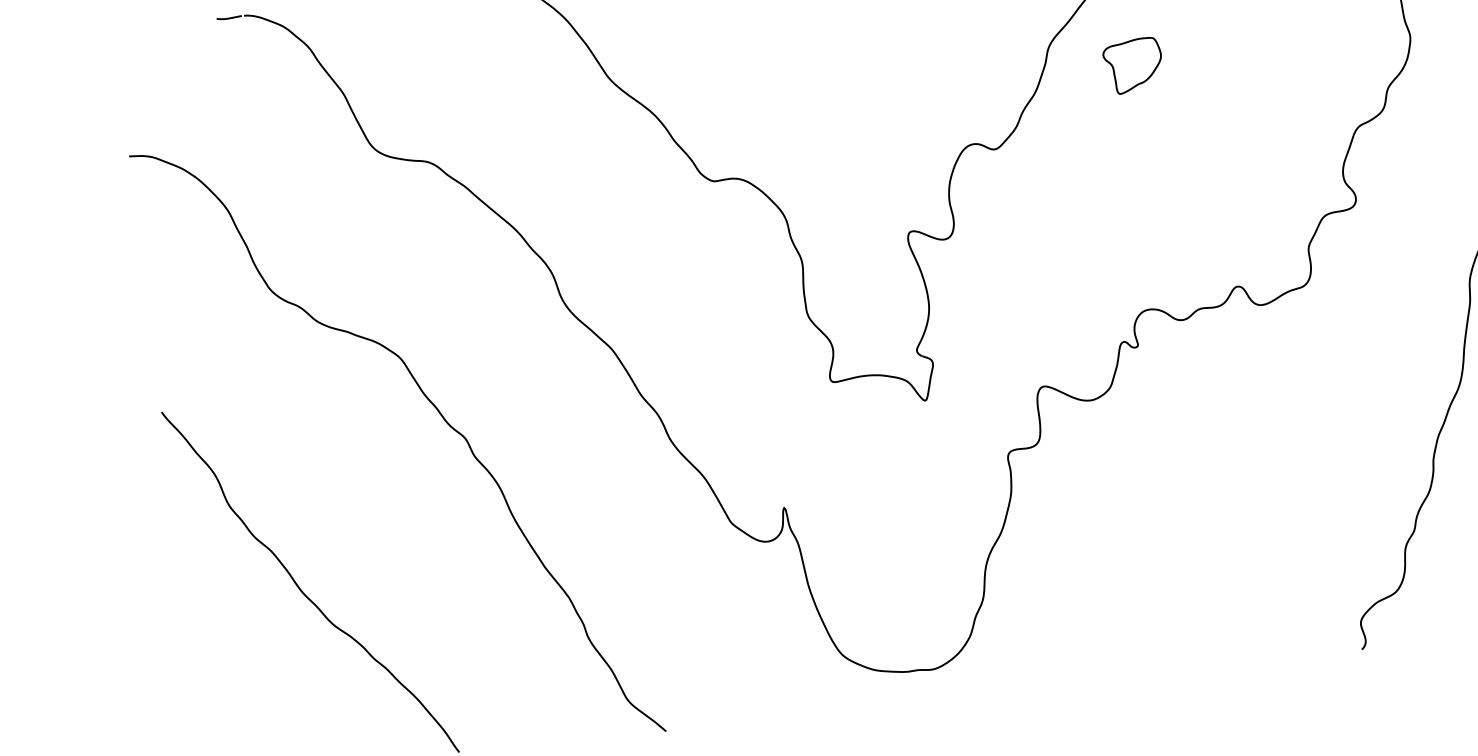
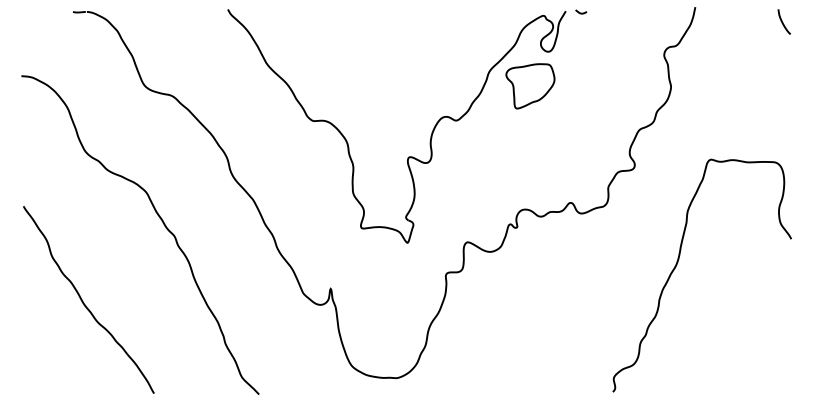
part: (1133, 66) -> (530, 86), size x1.67

